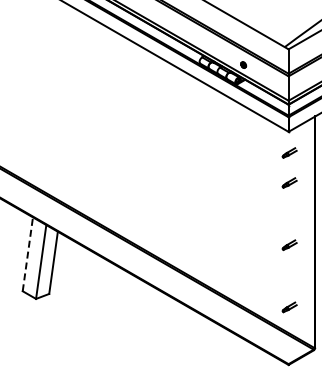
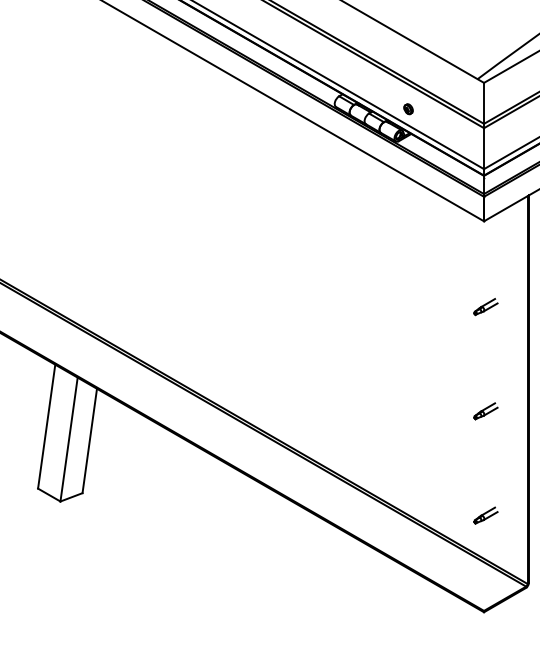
part: (289, 152) -> (485, 255), removed
line: (27, 253) -> (46, 425), dashed -> solid

